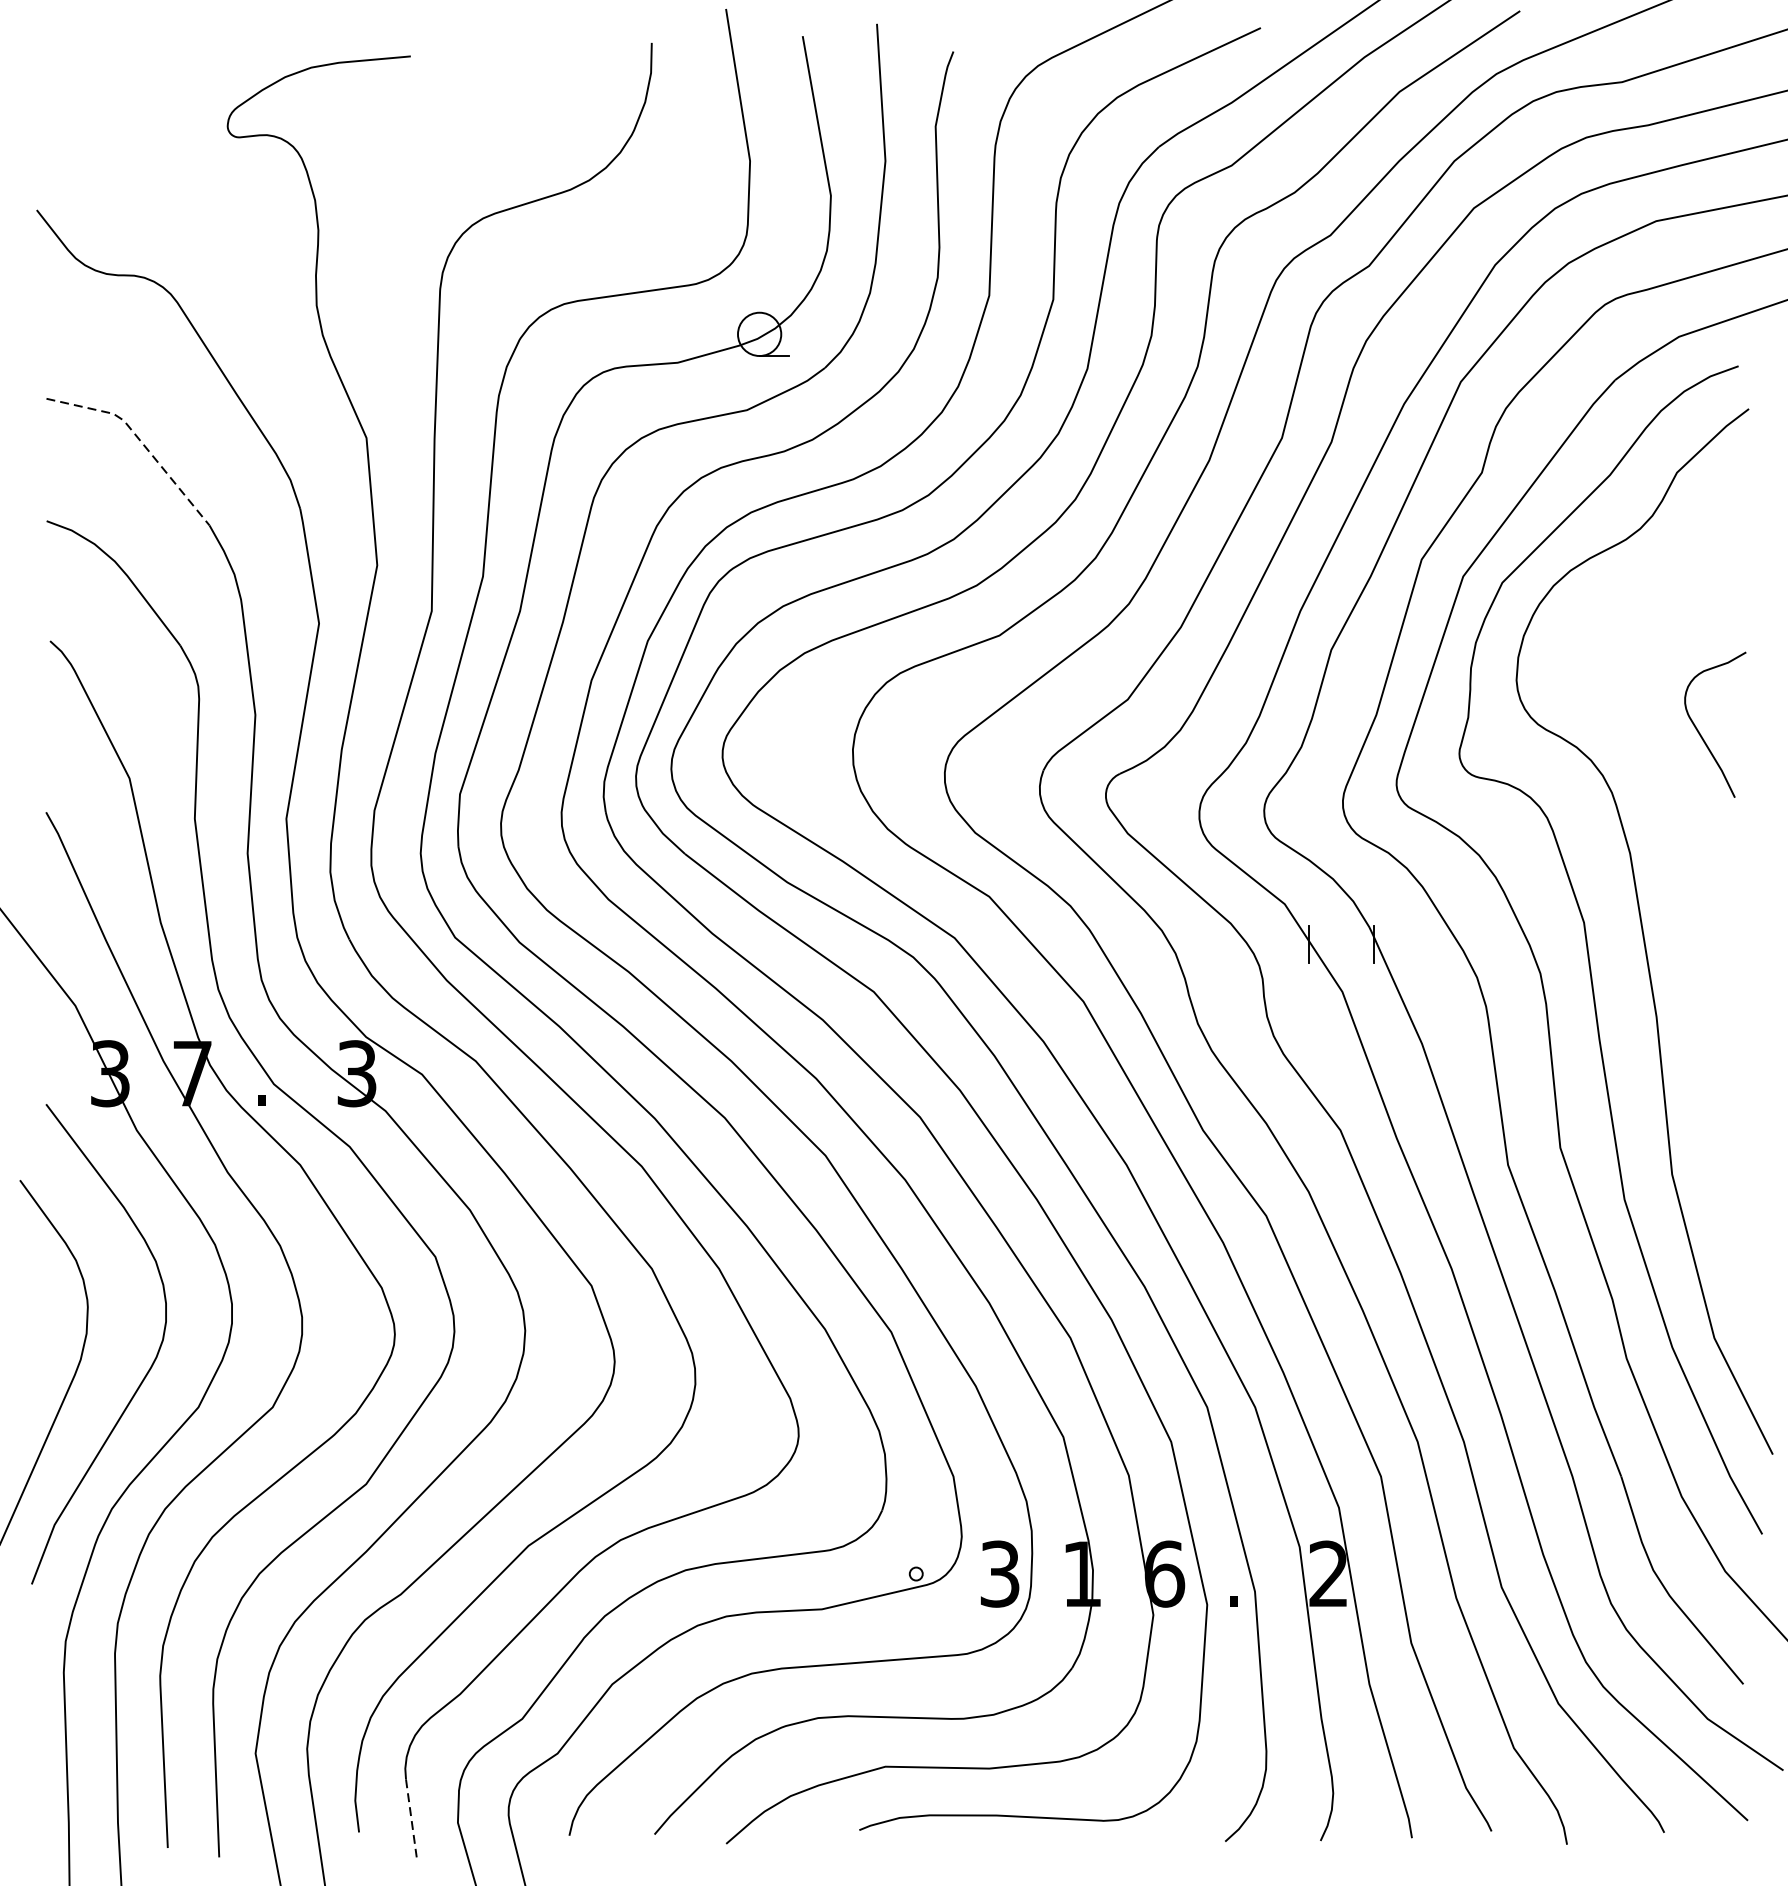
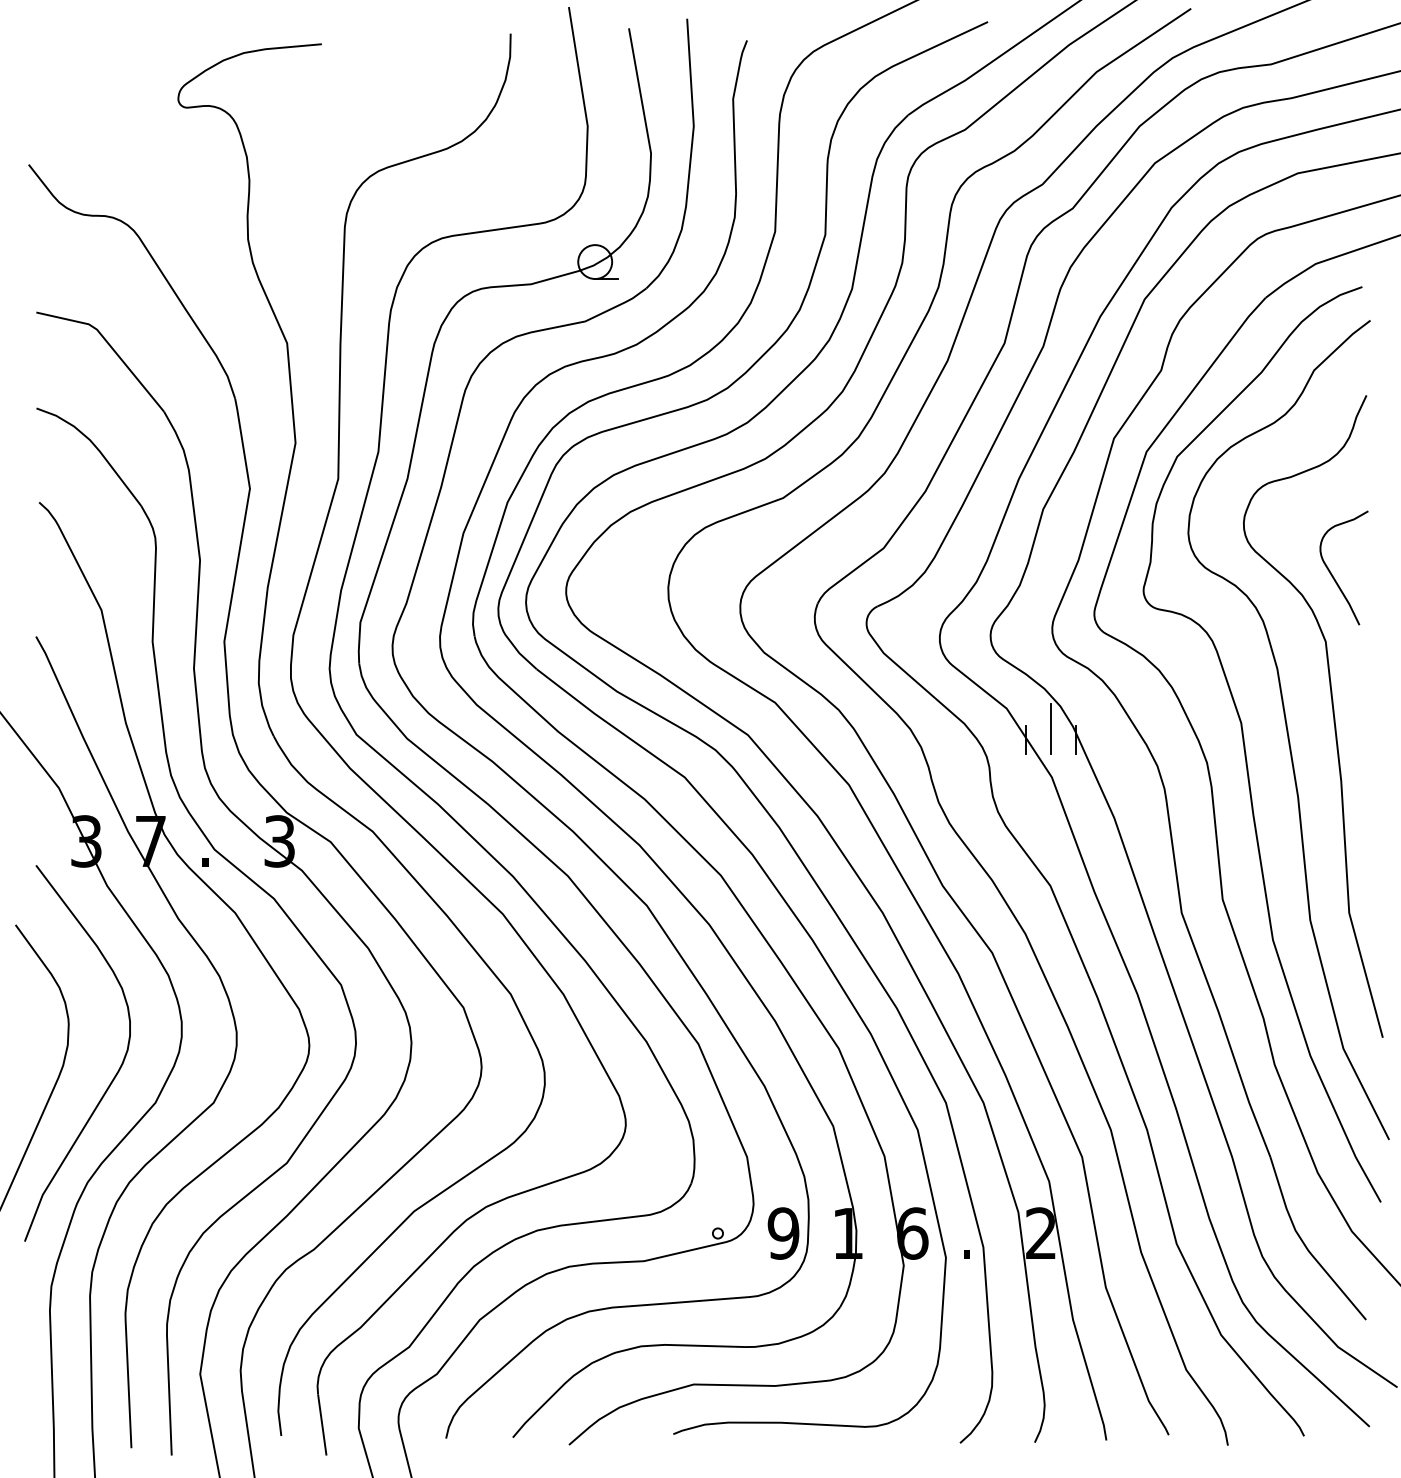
line: (141, 440) -> (110, 345), dashed -> solid
part: (1700, 910) -> (1332, 713), added
line: (1340, 929) -> (1050, 728), added
text: (999, 1574) -> (783, 1233), 3 -> 9
line: (411, 1817) -> (322, 1424), dashed -> solid

